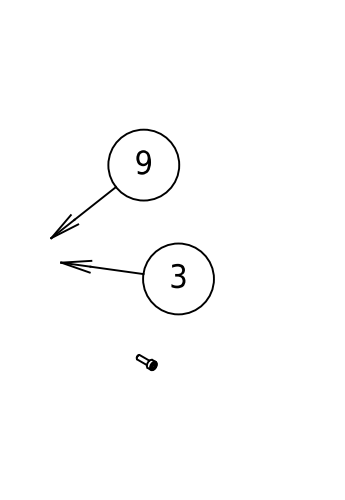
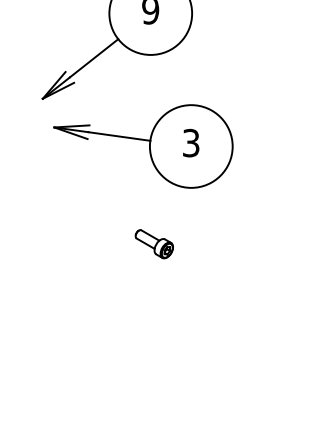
part: (146, 362) -> (153, 244), size x1.6

